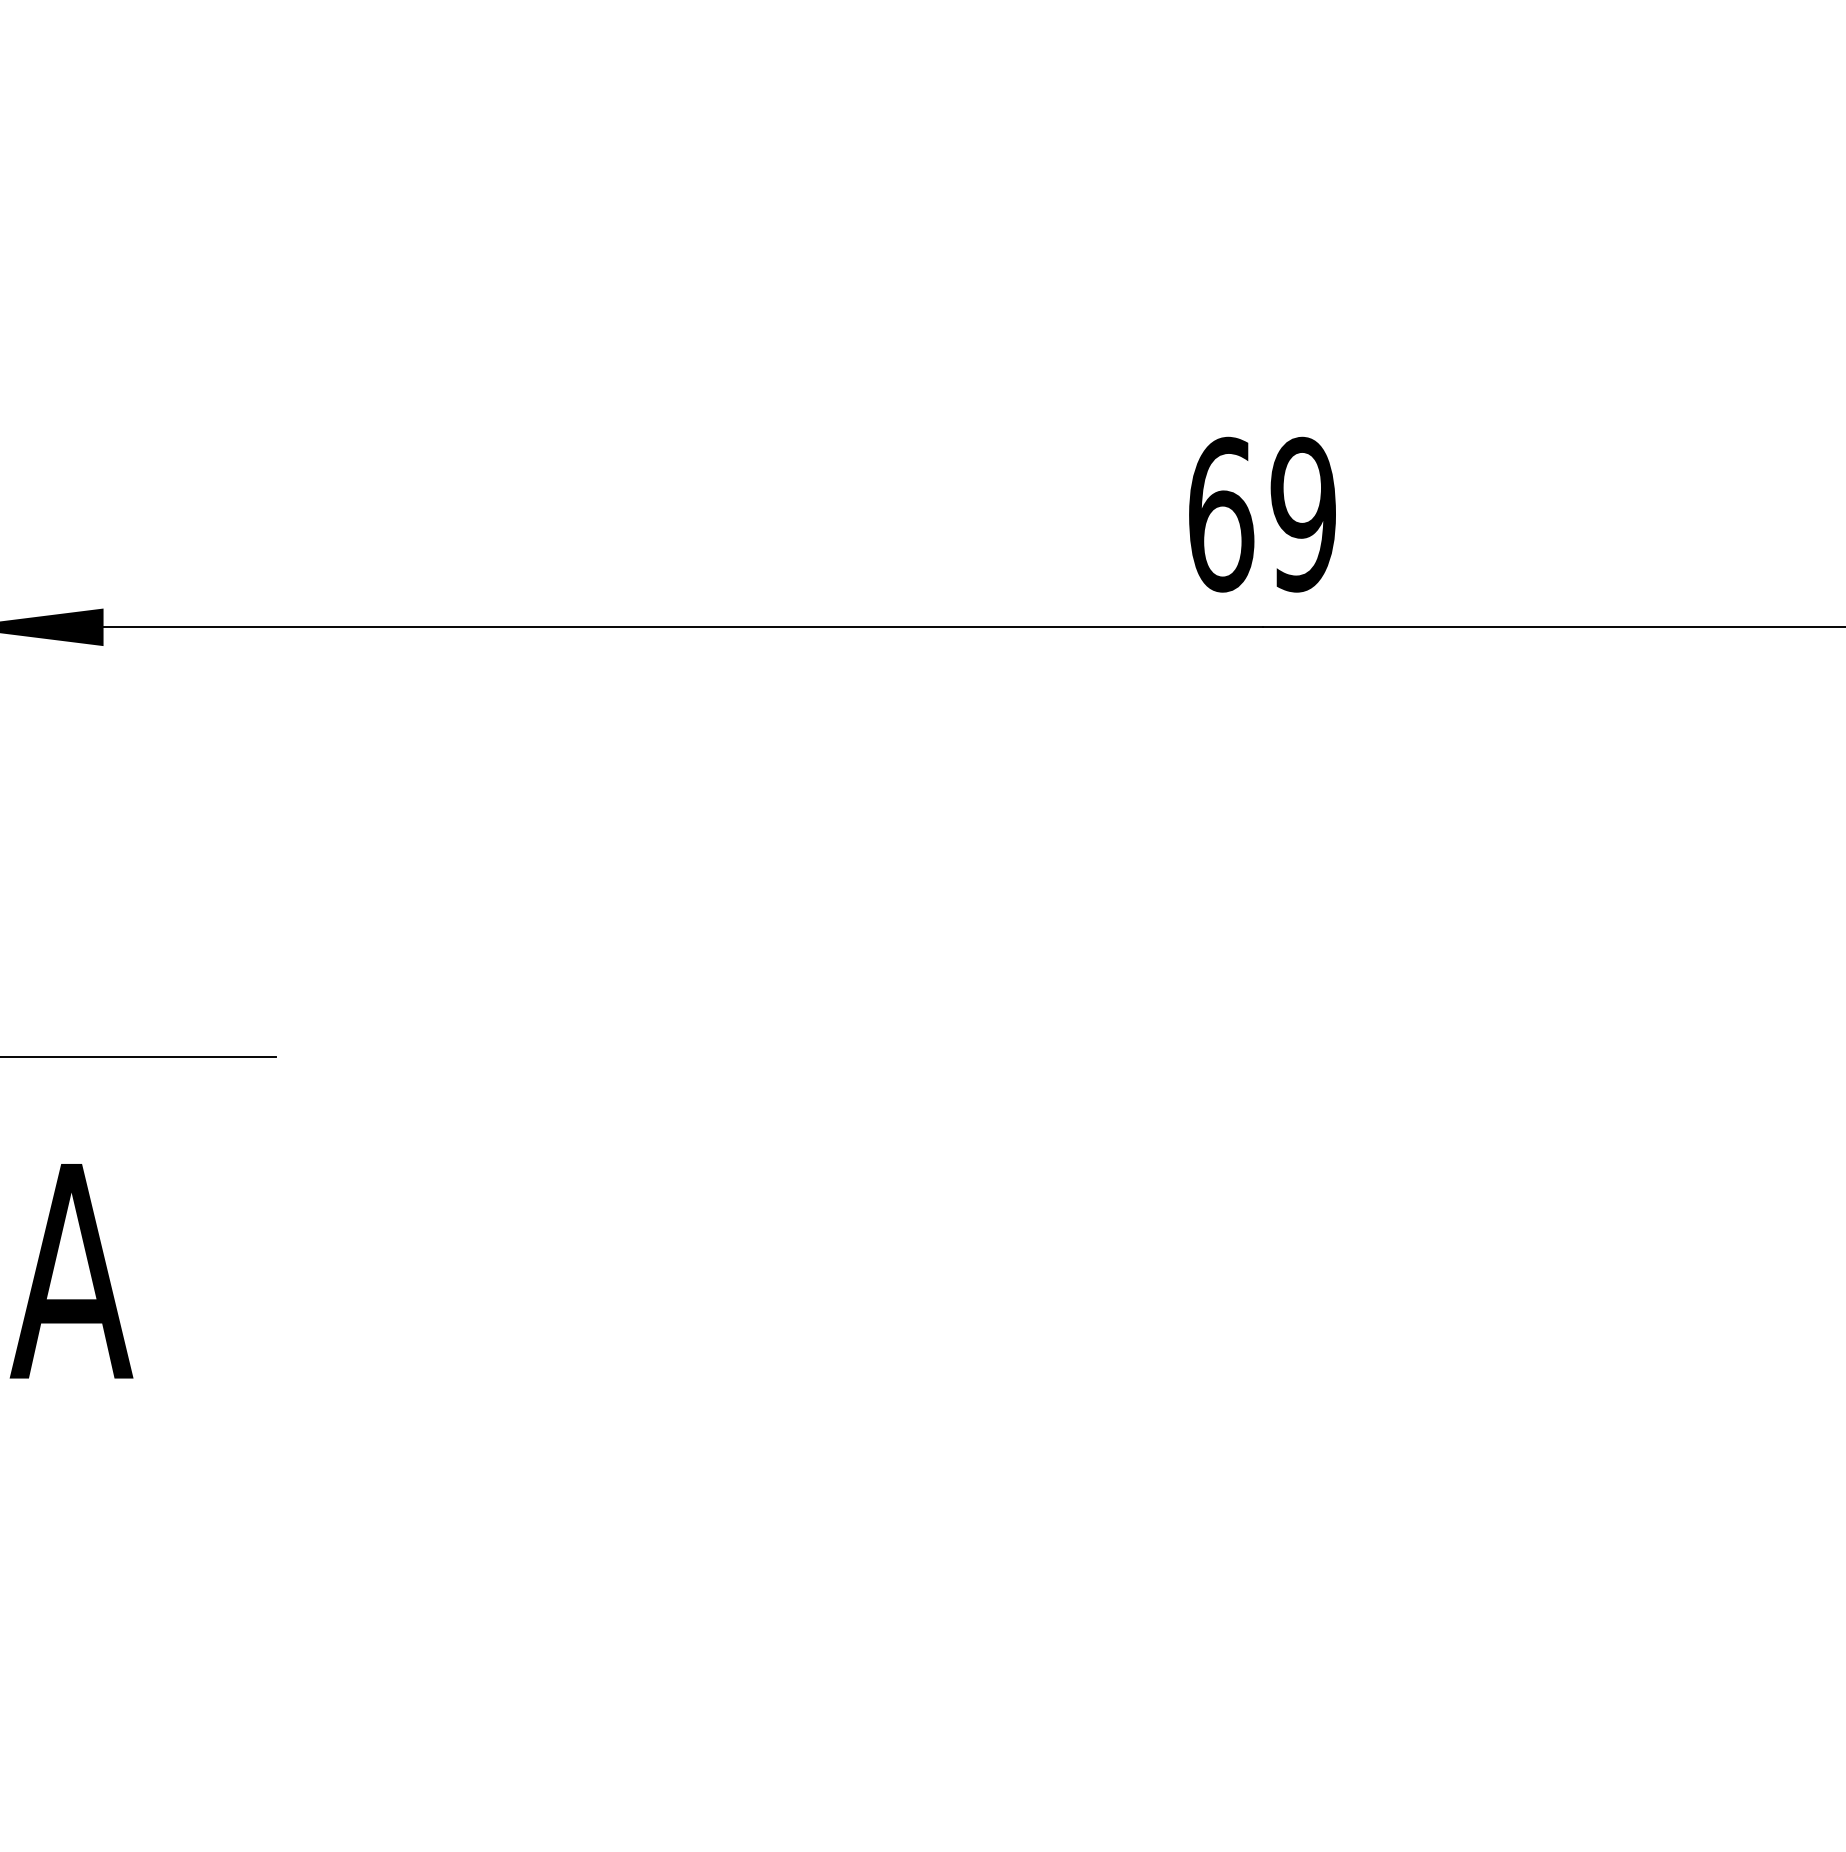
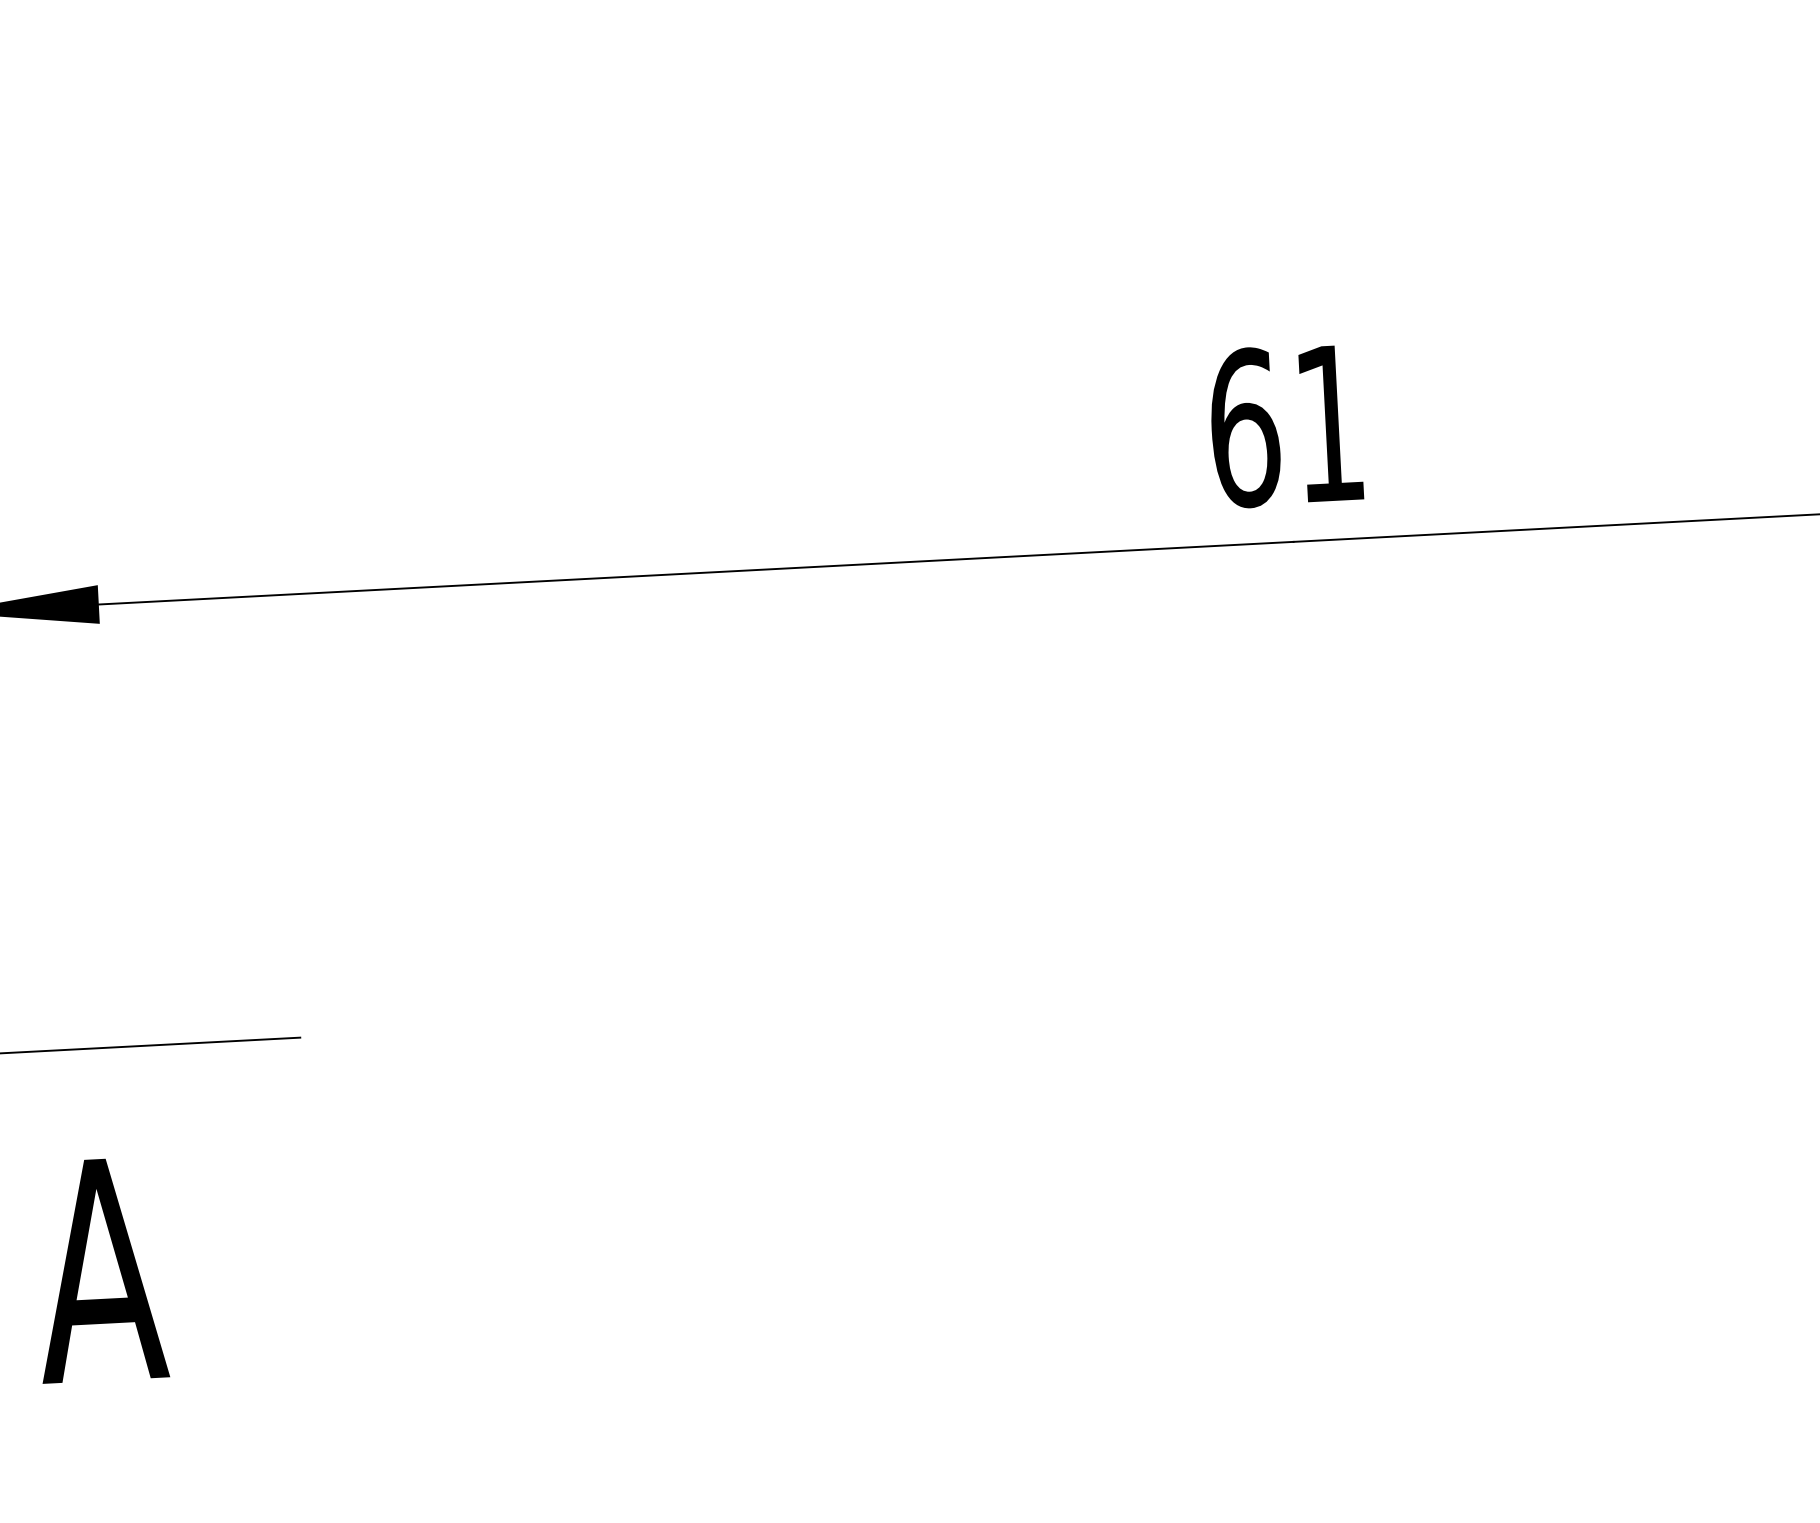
text: (1302, 514) -> (1328, 423), 69 -> 61

